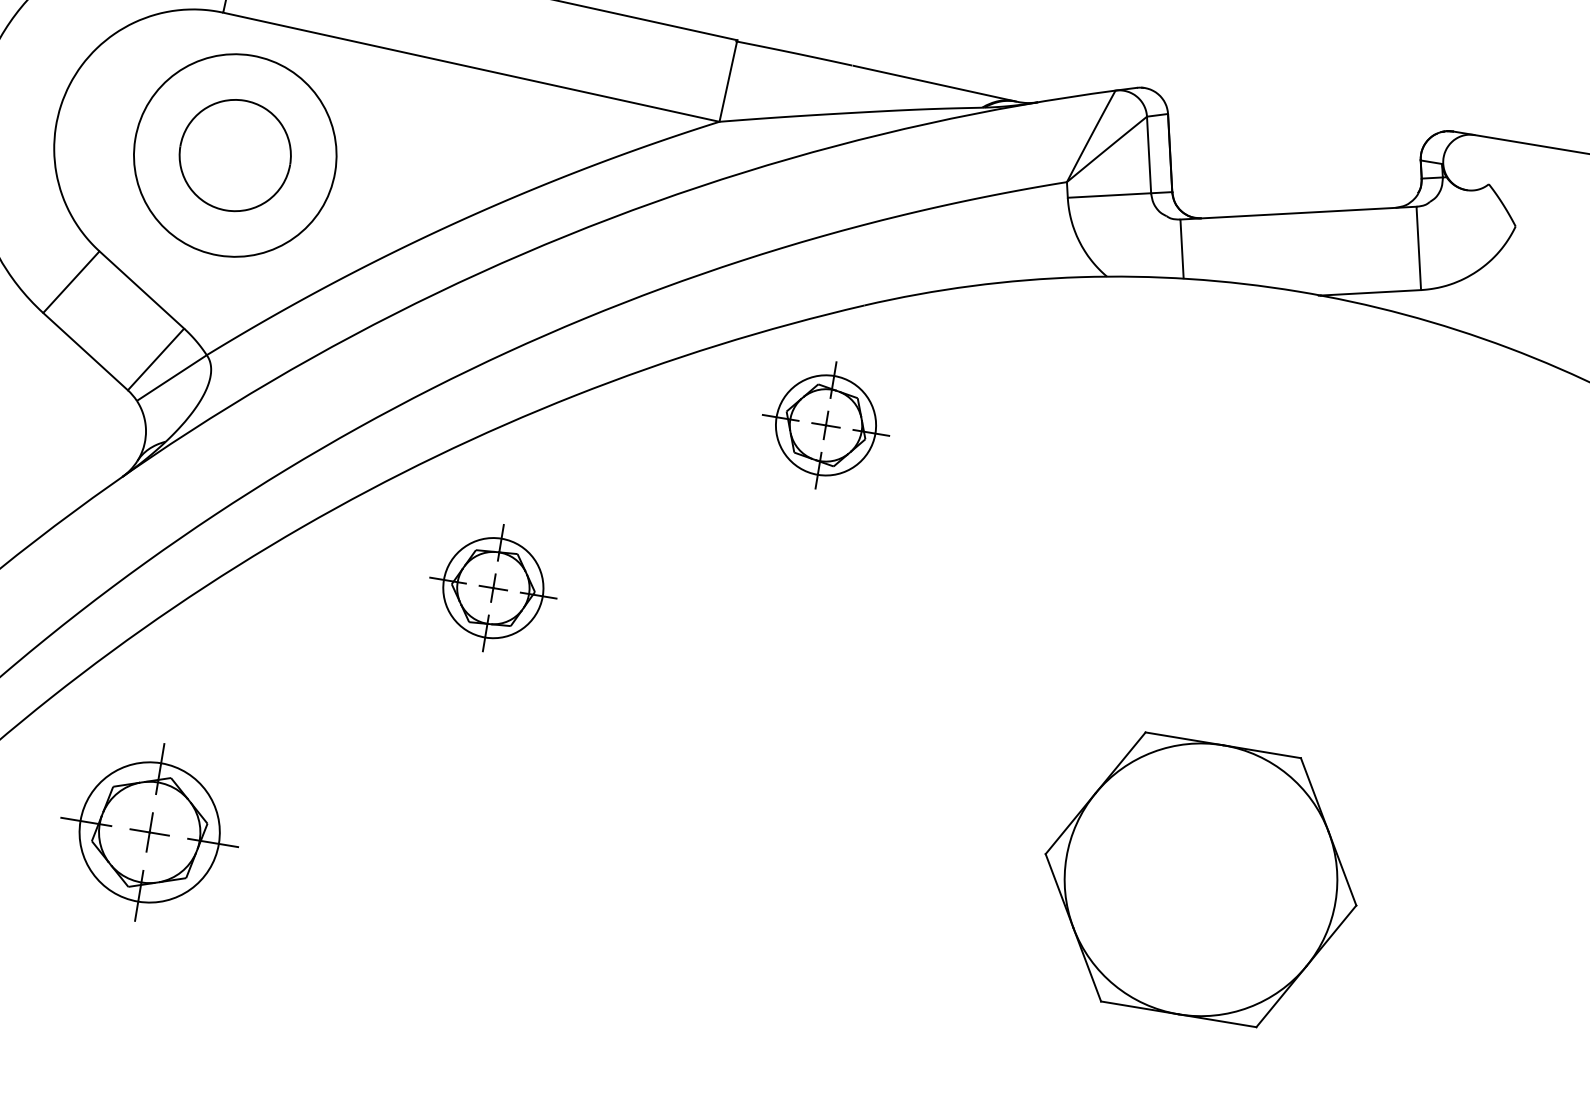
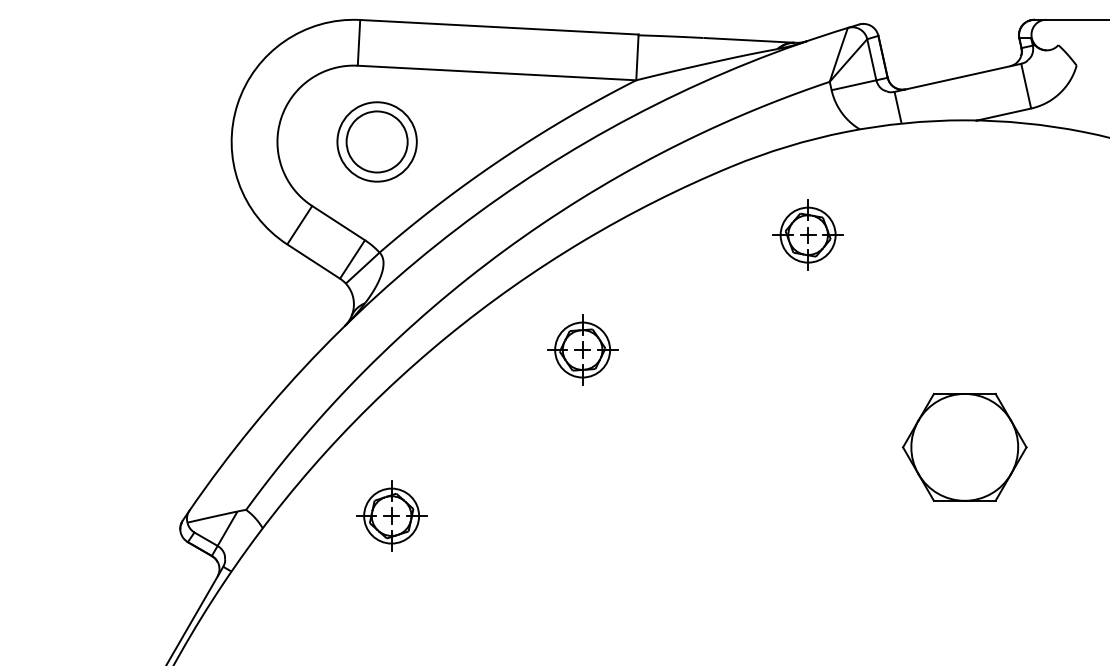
circle: (234, 154) -> (376, 141), size x0.71
part: (825, 424) -> (807, 234), moved
part: (493, 587) -> (582, 349), moved
part: (149, 831) -> (391, 515), size x0.71
part: (1200, 877) -> (964, 446), size x0.71

